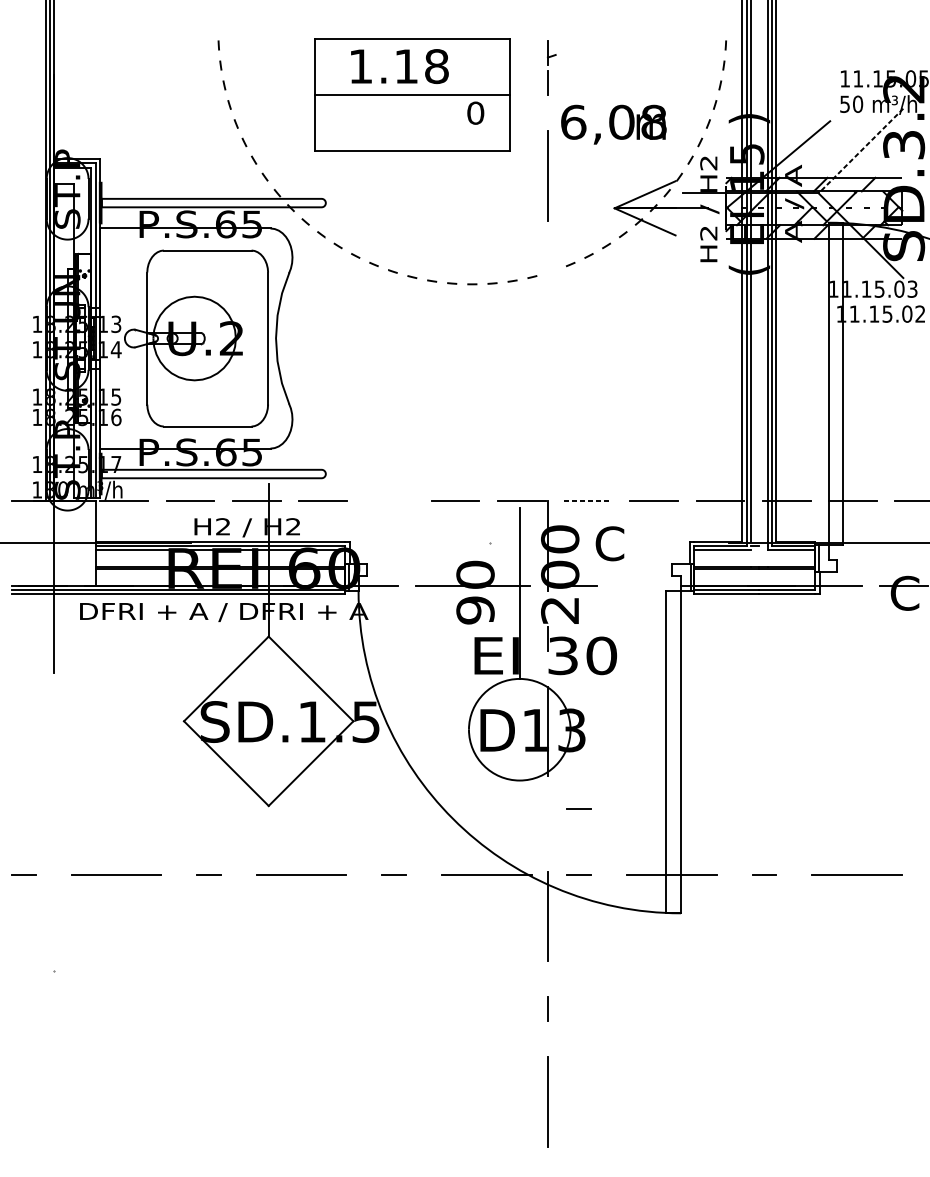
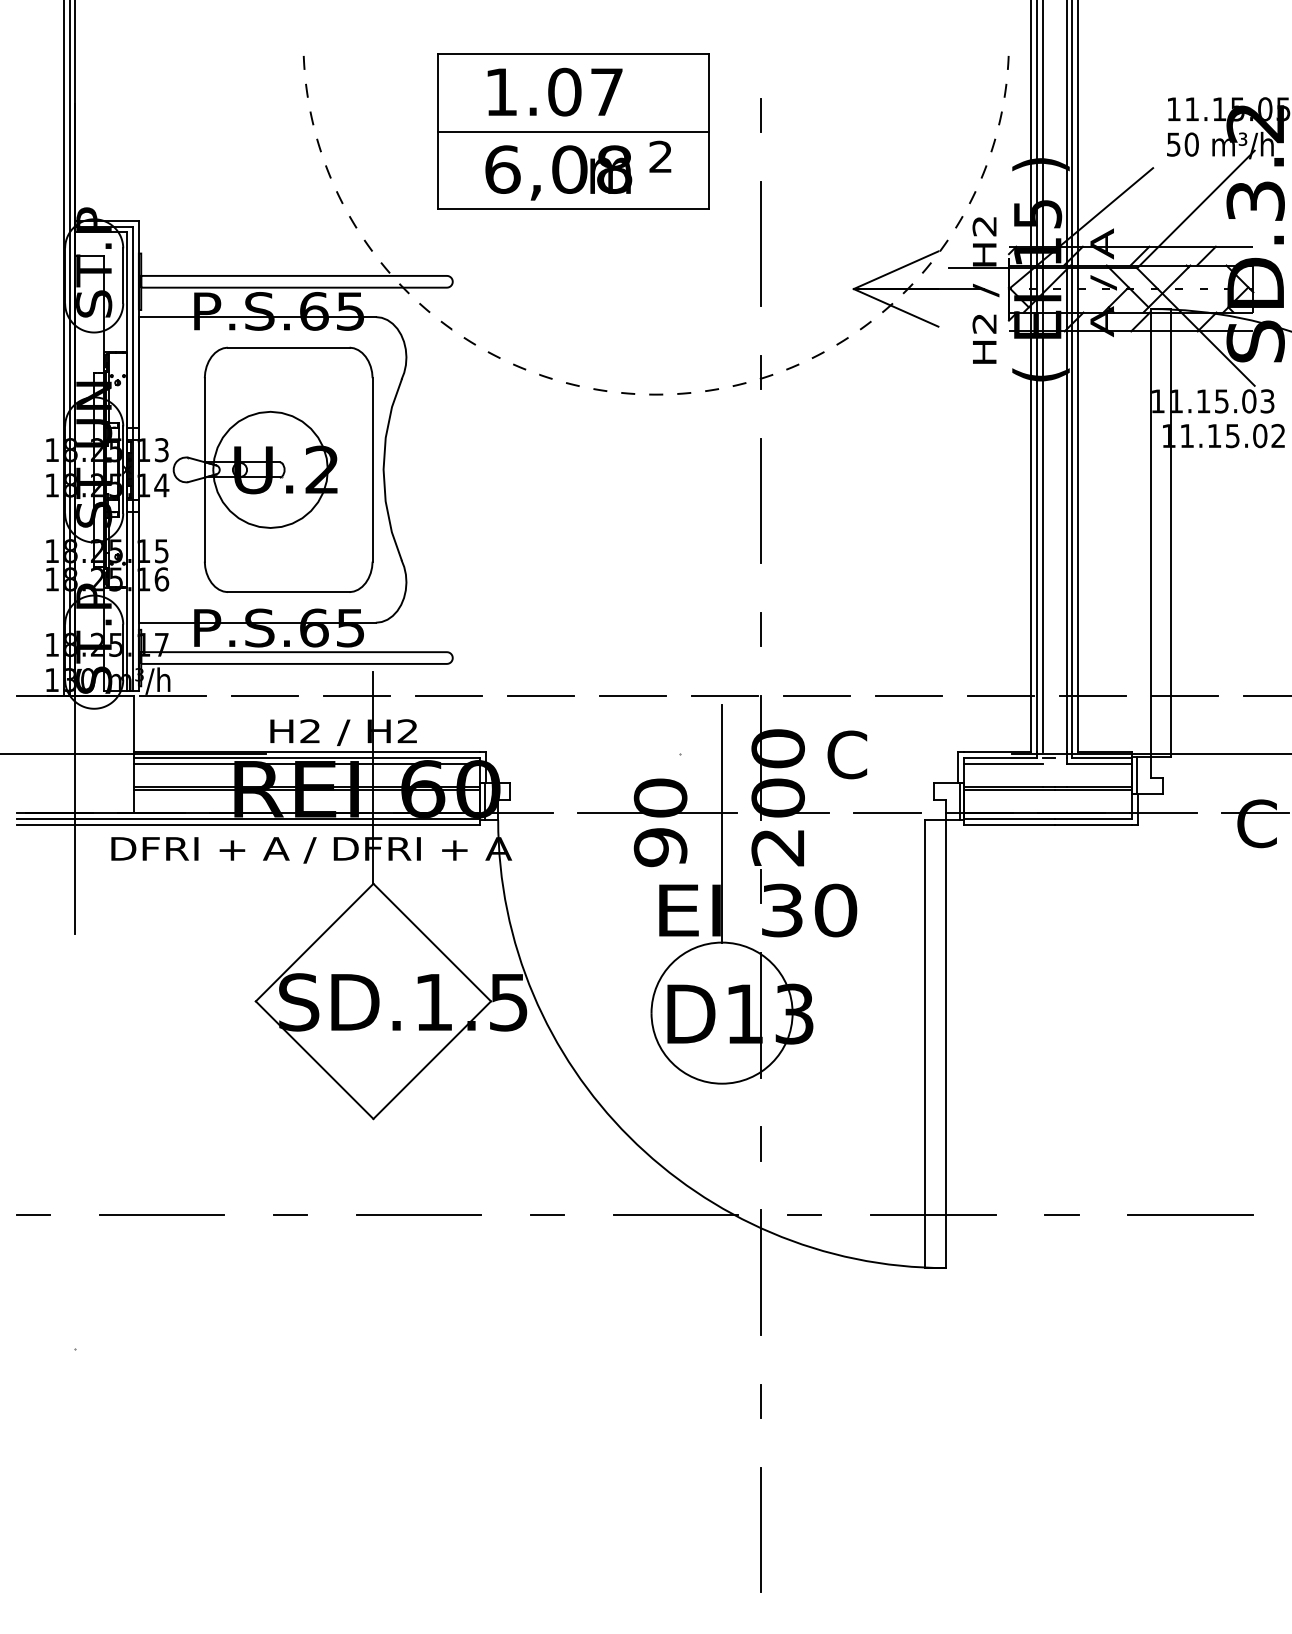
part: (551, 53) -> (766, 372), moved
text: (421, 66) -> (585, 91), 1.18 -> 1.07
text: (475, 112) -> (660, 156), 0 -> 2
text: (613, 124) -> (558, 172), moved
line: (860, 151) -> (1195, 209), dashed -> solid
line: (548, 360) -> (761, 500), added
line: (548, 453) -> (761, 629), added
line: (389, 501) -> (540, 695), added
line: (588, 501) -> (817, 695), dashed -> solid
line: (638, 585) -> (887, 813), added
line: (579, 808) -> (804, 1122), removed
line: (548, 823) -> (761, 1143), added

